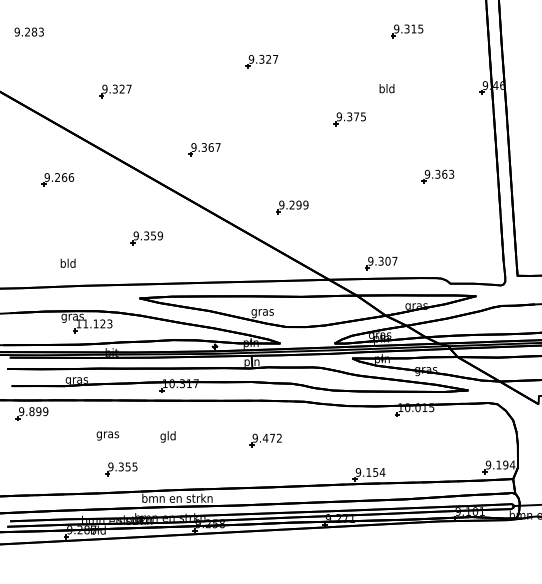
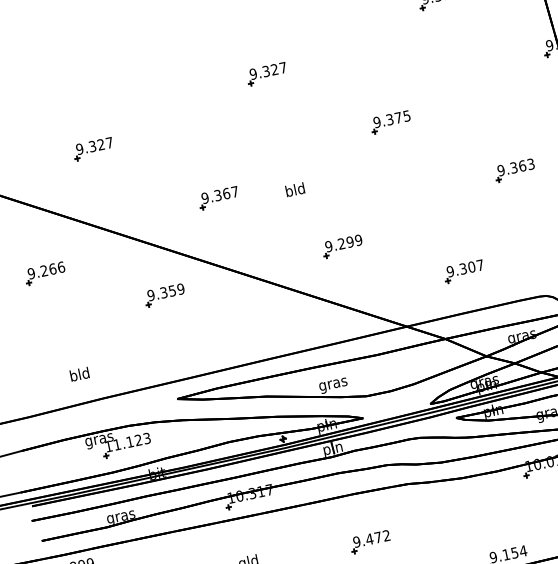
text: (386, 88) -> (294, 189), moved
part: (146, 238) -> (164, 295), moved
part: (381, 263) -> (464, 271), moved

